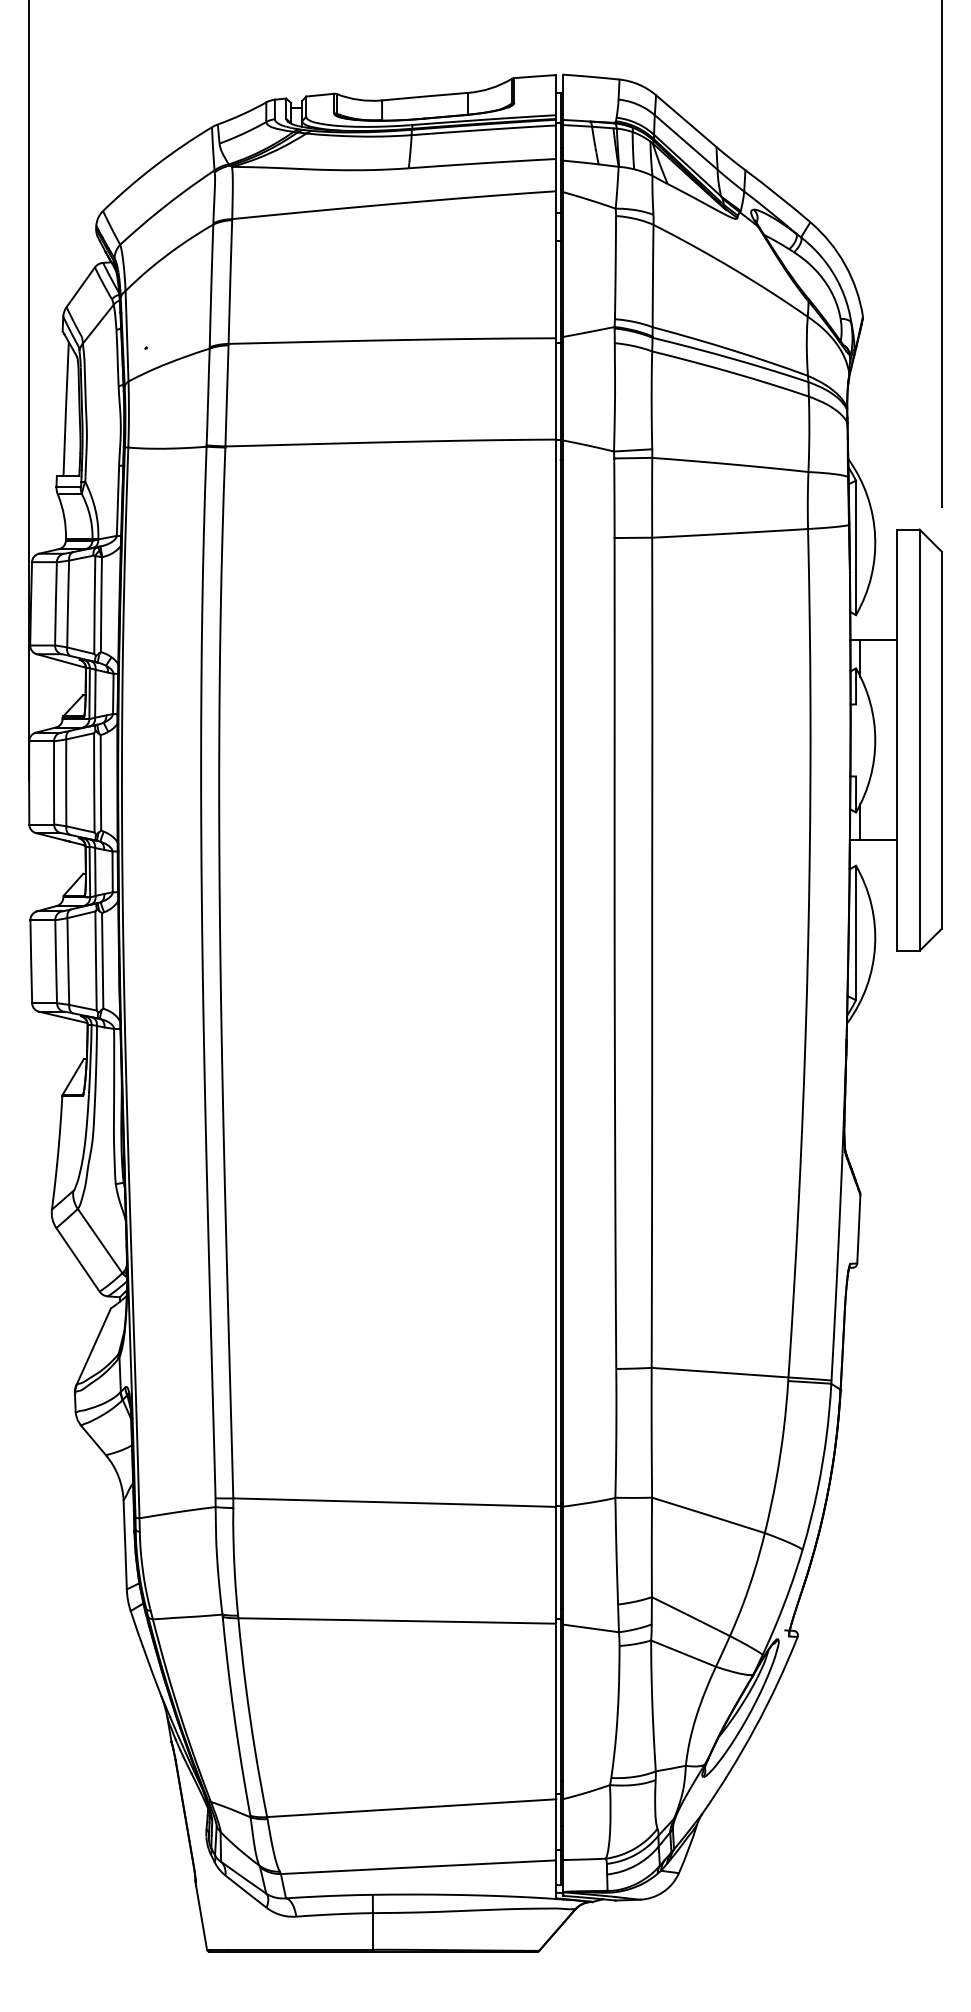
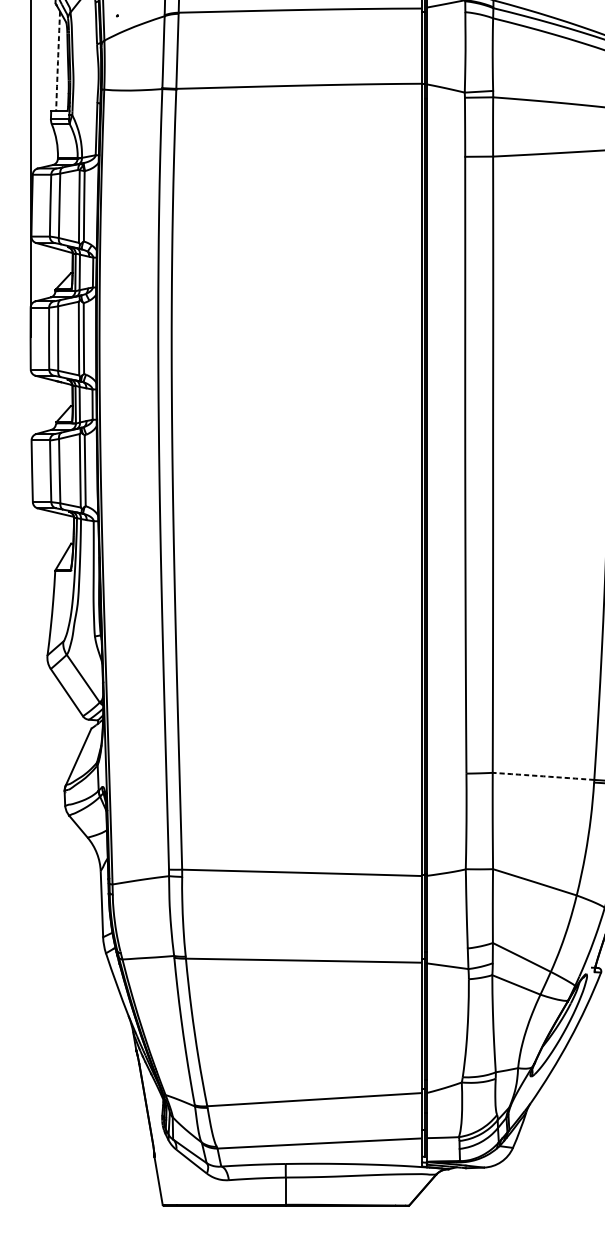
arc: (66, 409) -> (58, 61), solid -> dashed
arc: (720, 1372) -> (543, 776), solid -> dashed

